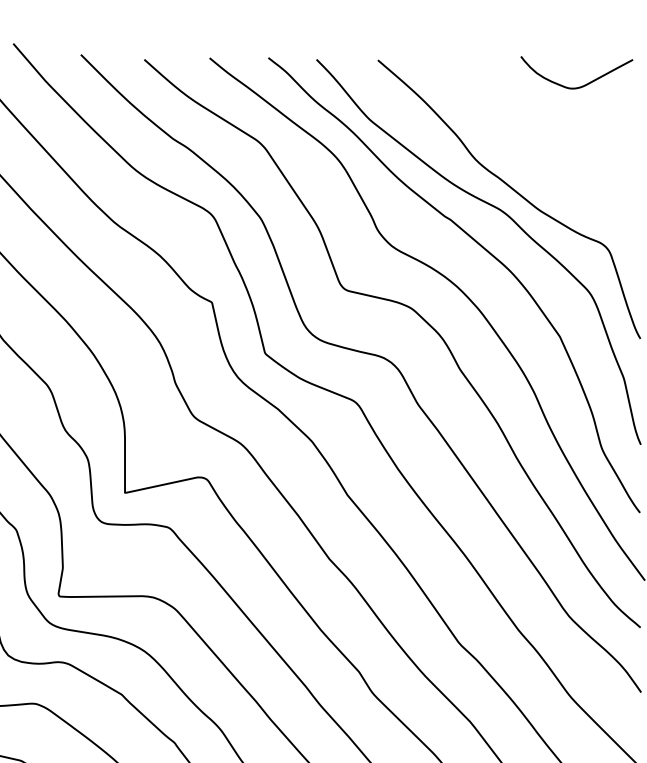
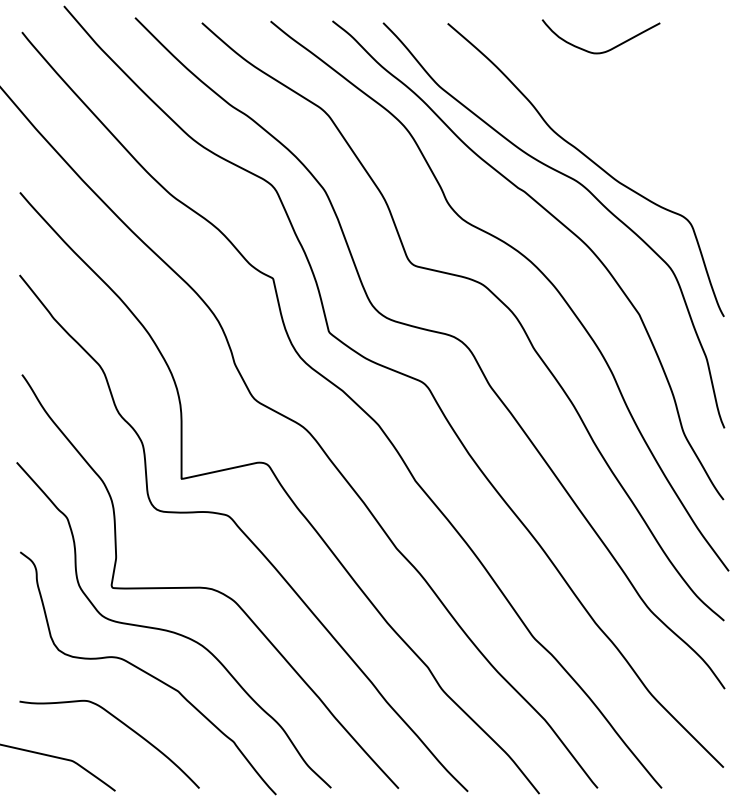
curve: (578, 86) -> (602, 51), moved

